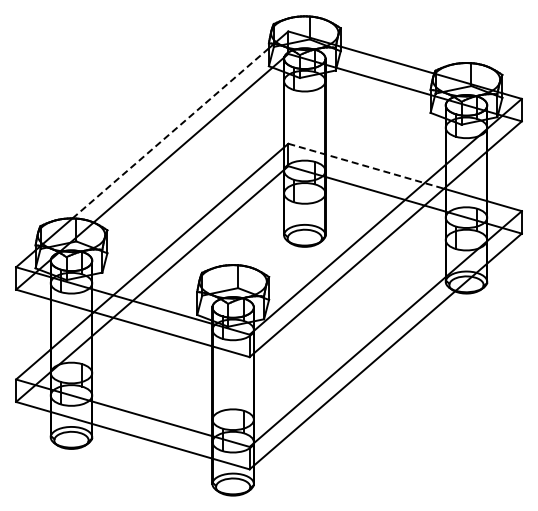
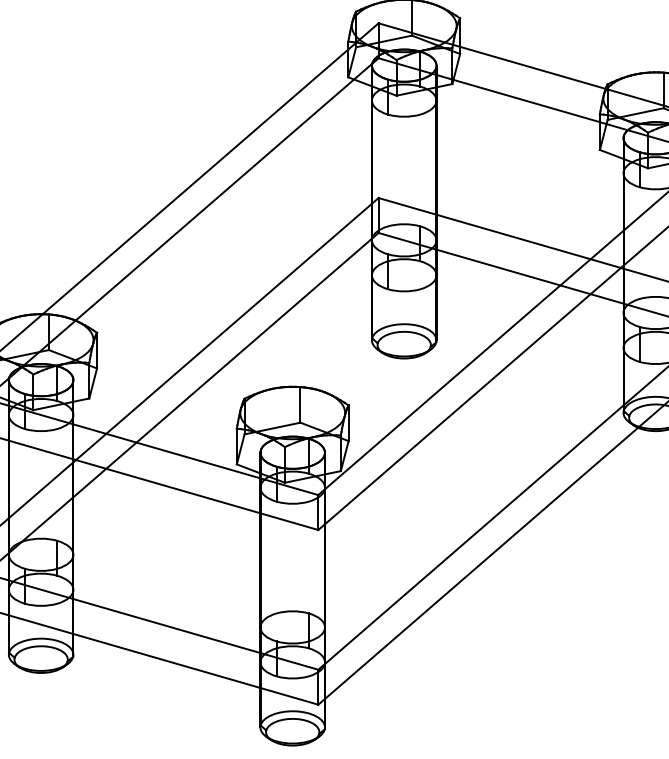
line: (170, 133) -> (195, 182), dashed -> solid
line: (366, 166) -> (500, 233), dashed -> solid

